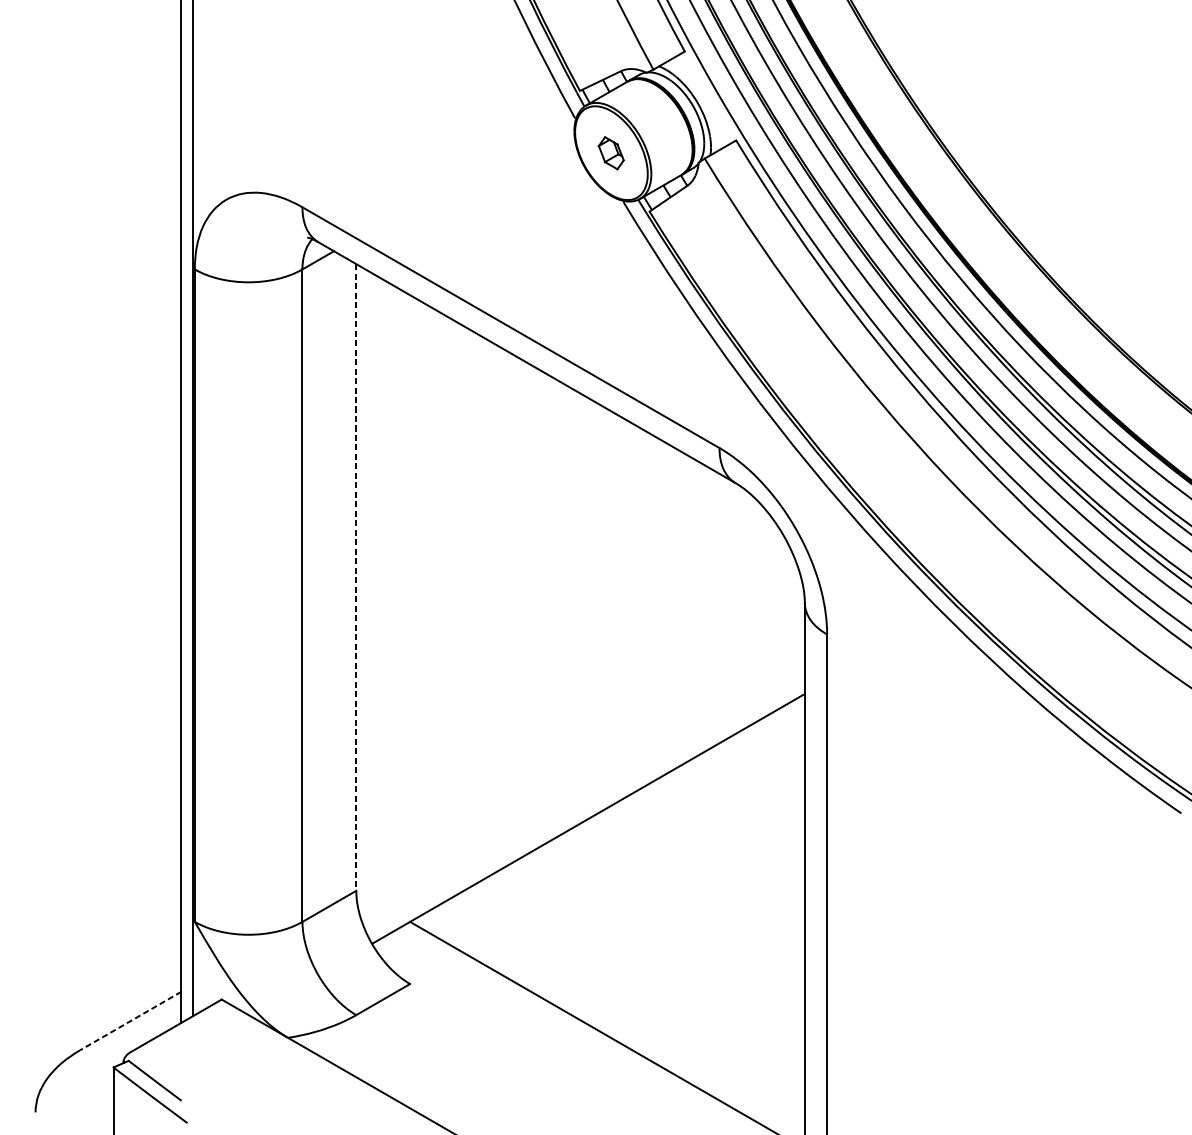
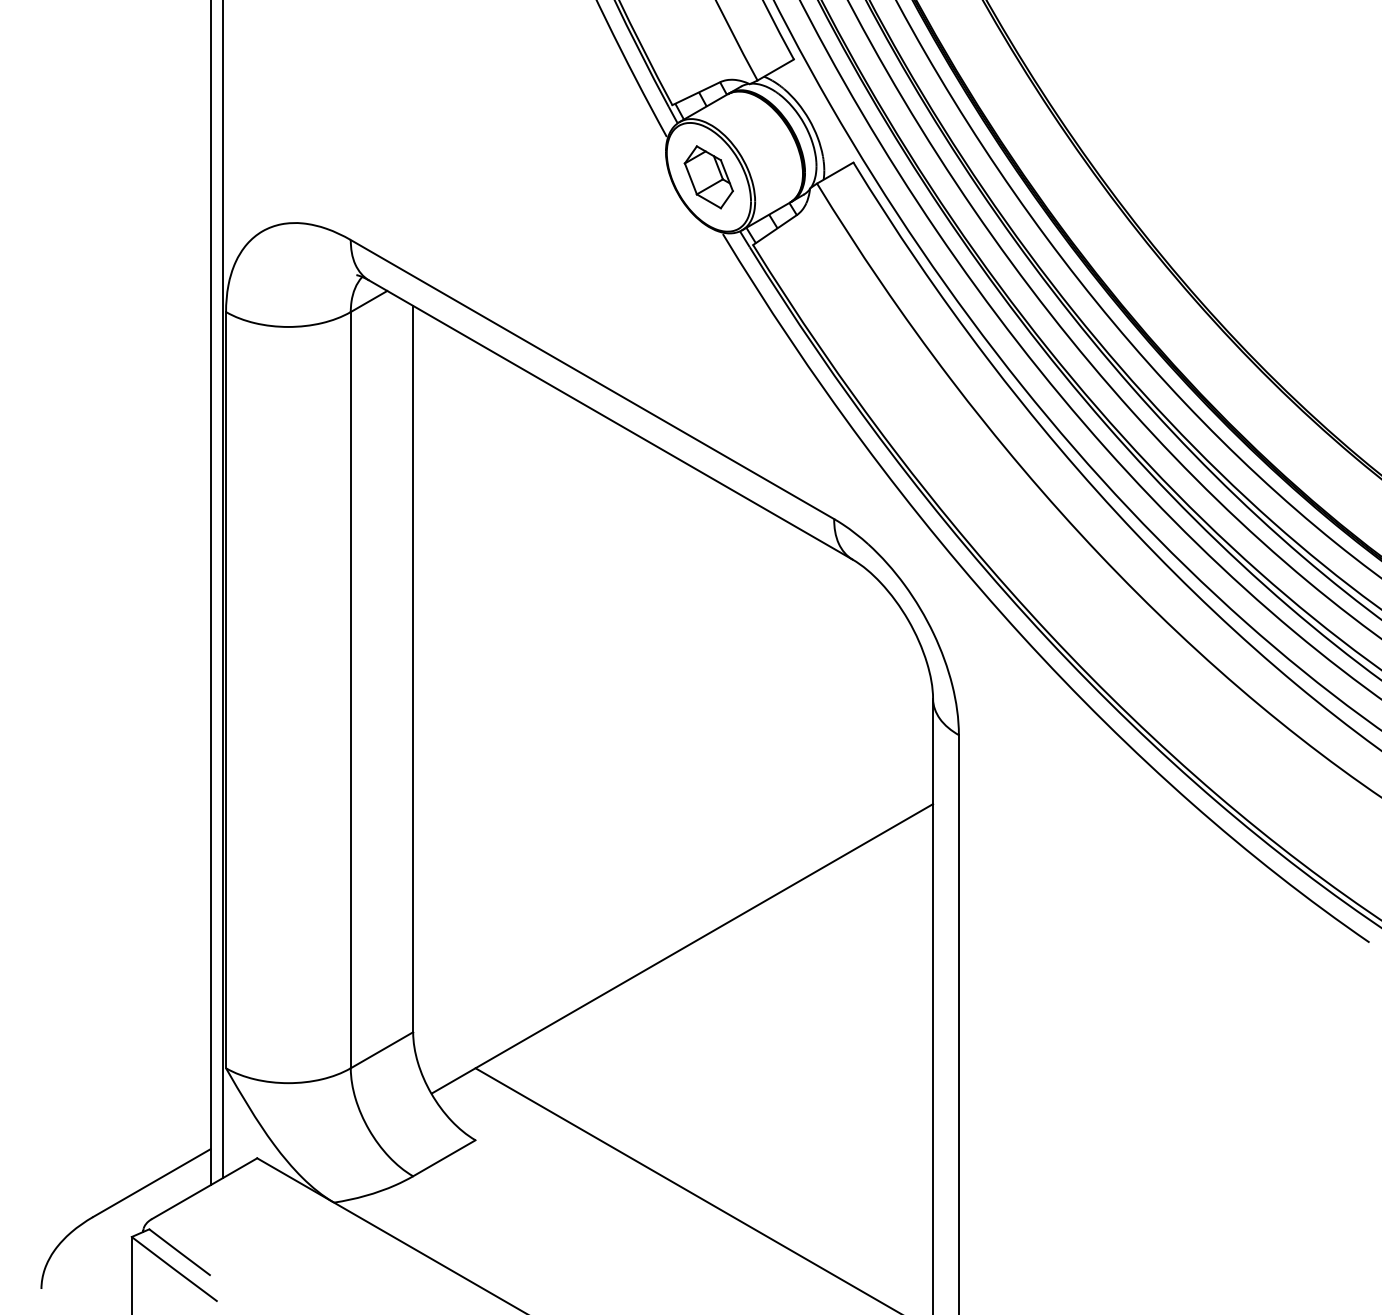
part: (611, 153) -> (708, 177), size x1.67
line: (356, 577) -> (413, 669), dashed -> solid
line: (130, 1021) -> (151, 1183), dashed -> solid

